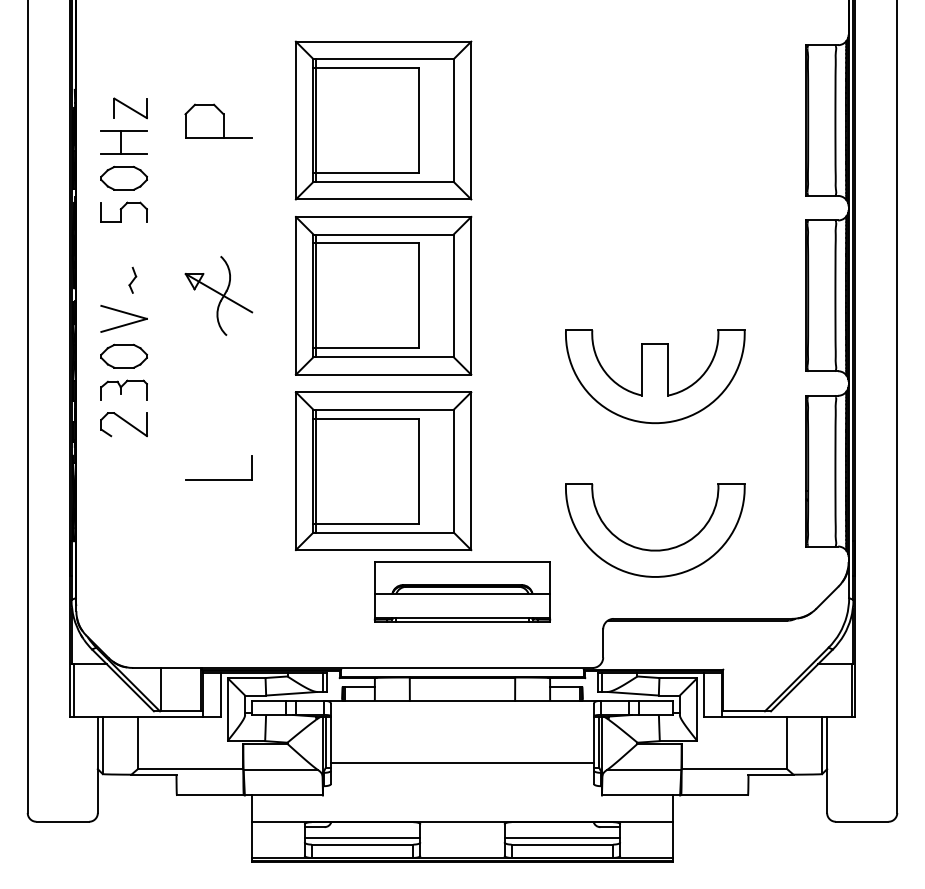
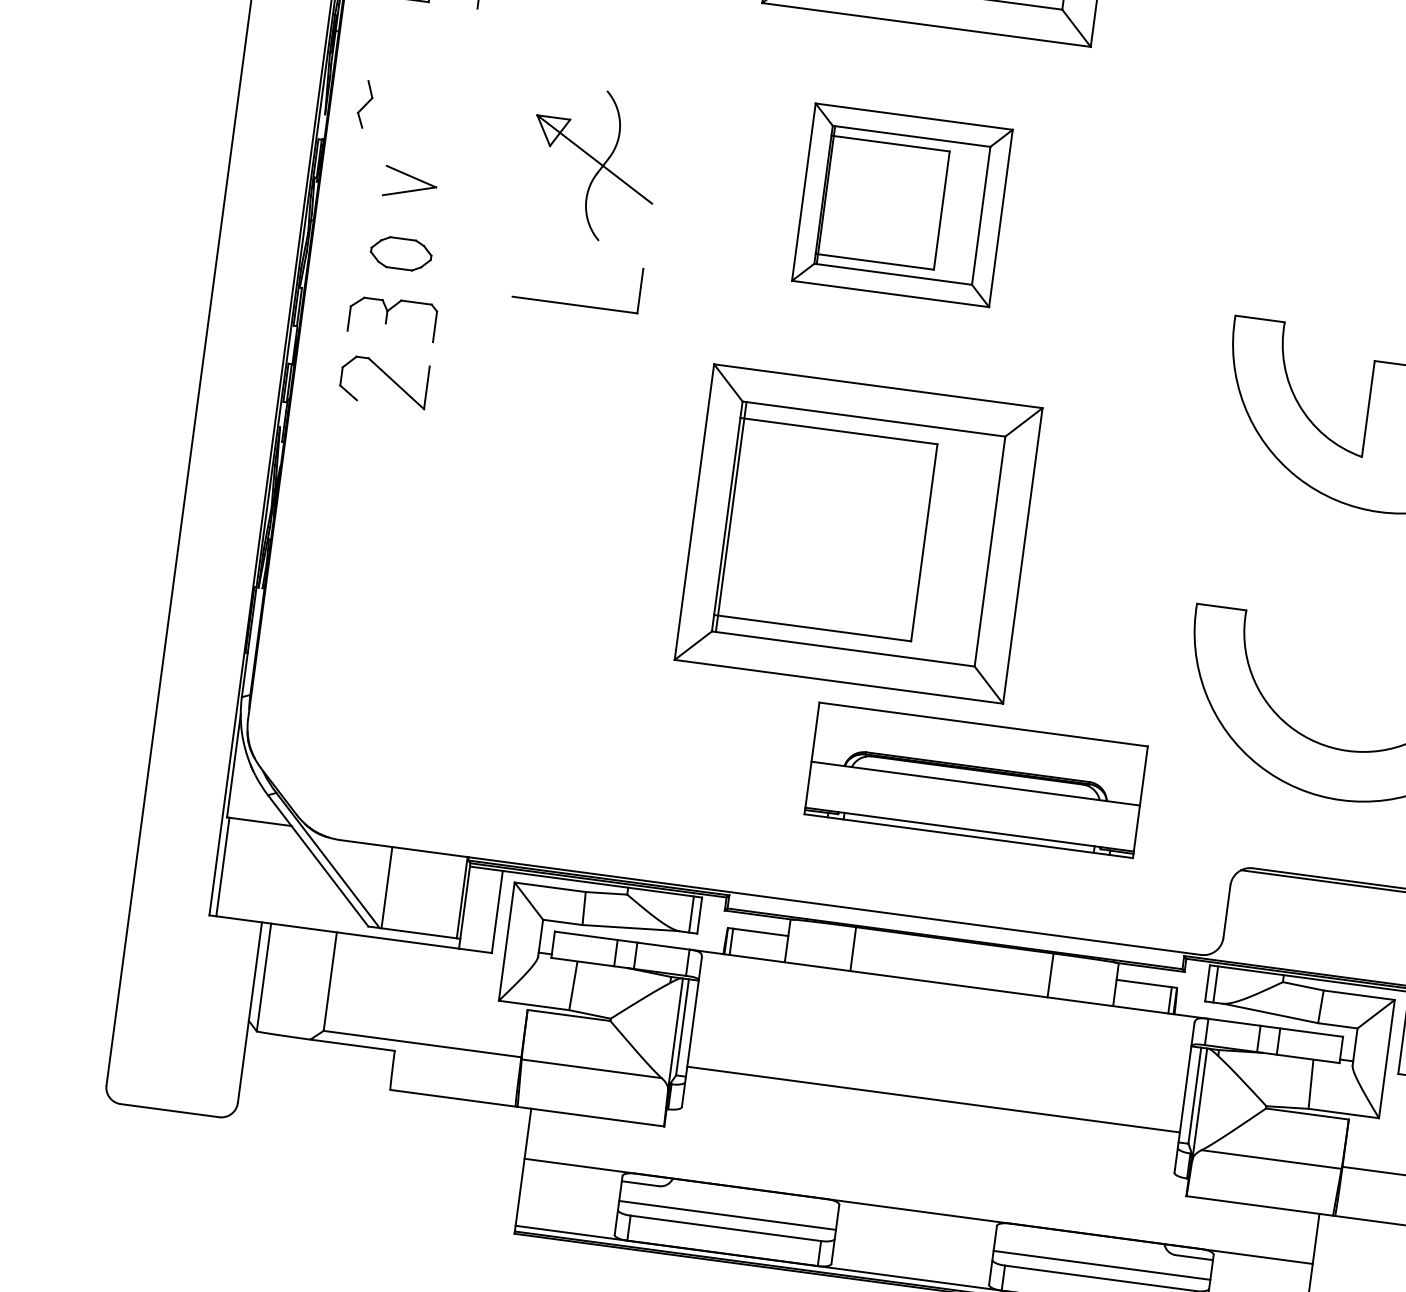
part: (132, 279) -> (364, 102), moved
part: (383, 295) -> (902, 204), size x0.6
part: (123, 318) -> (409, 183), size x0.6
part: (123, 355) -> (400, 252), size x0.7
part: (218, 479) -> (574, 304), moved

